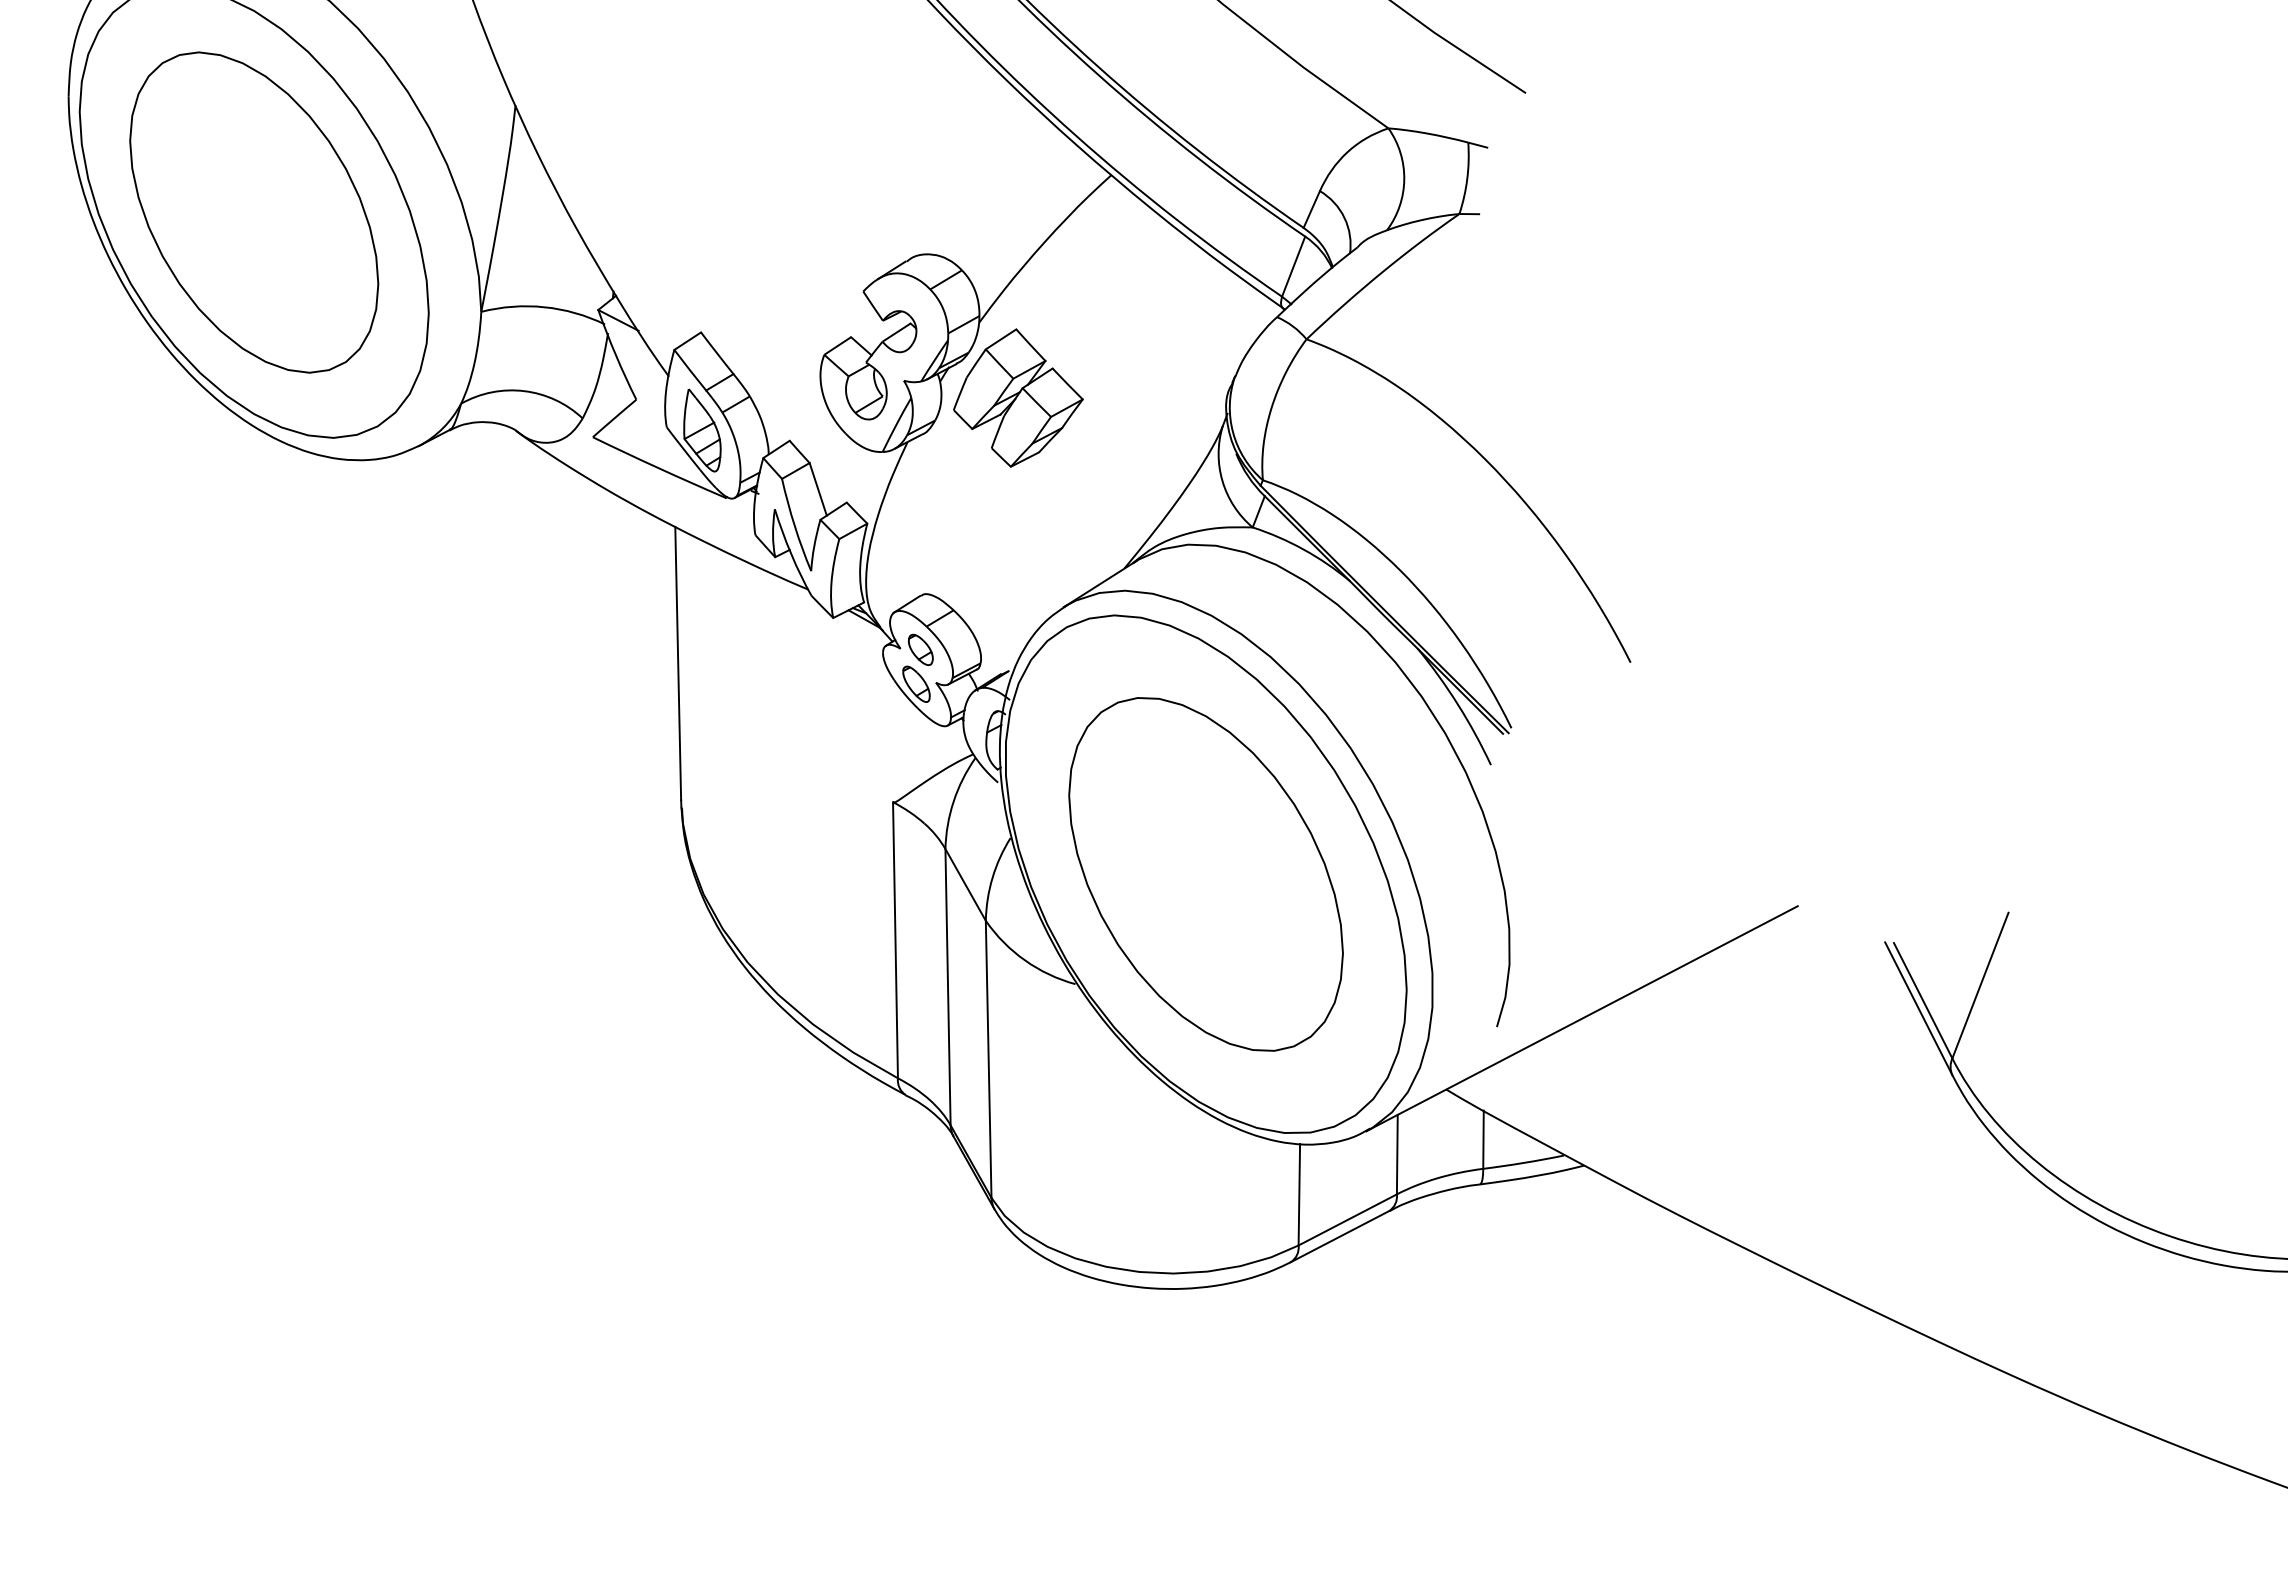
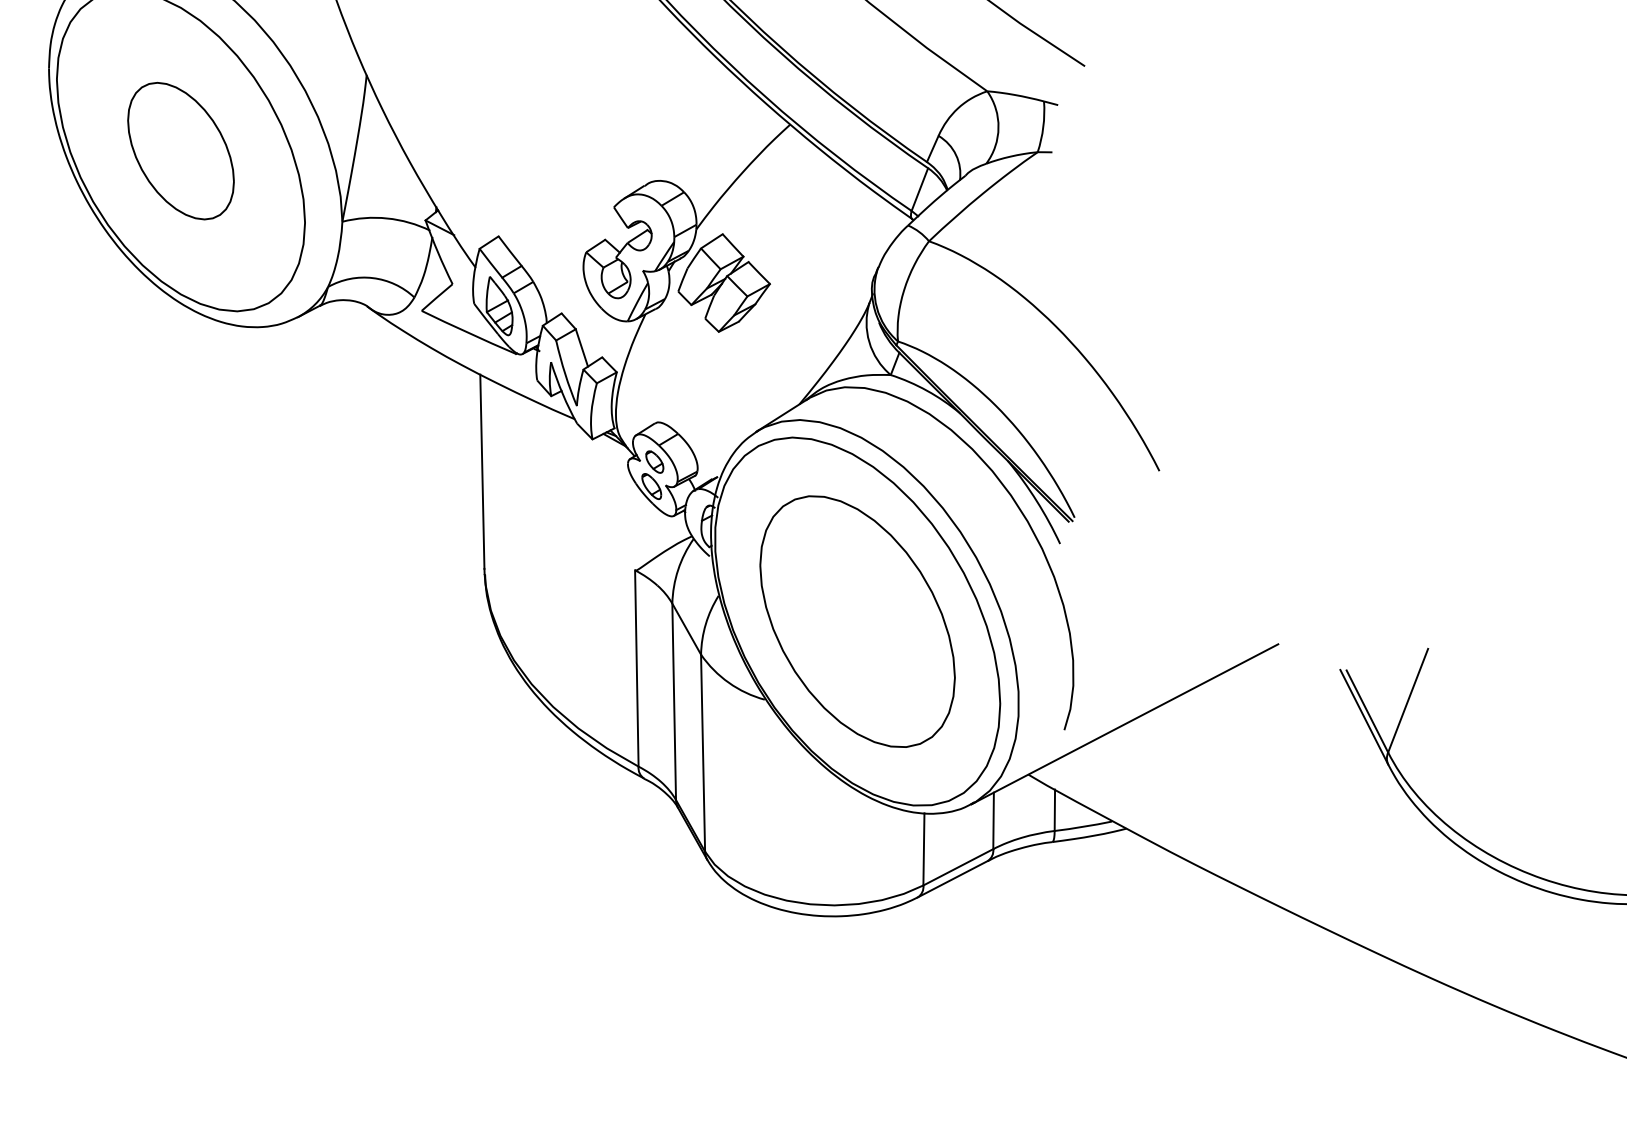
part: (254, 212) -> (181, 151), size x0.6

